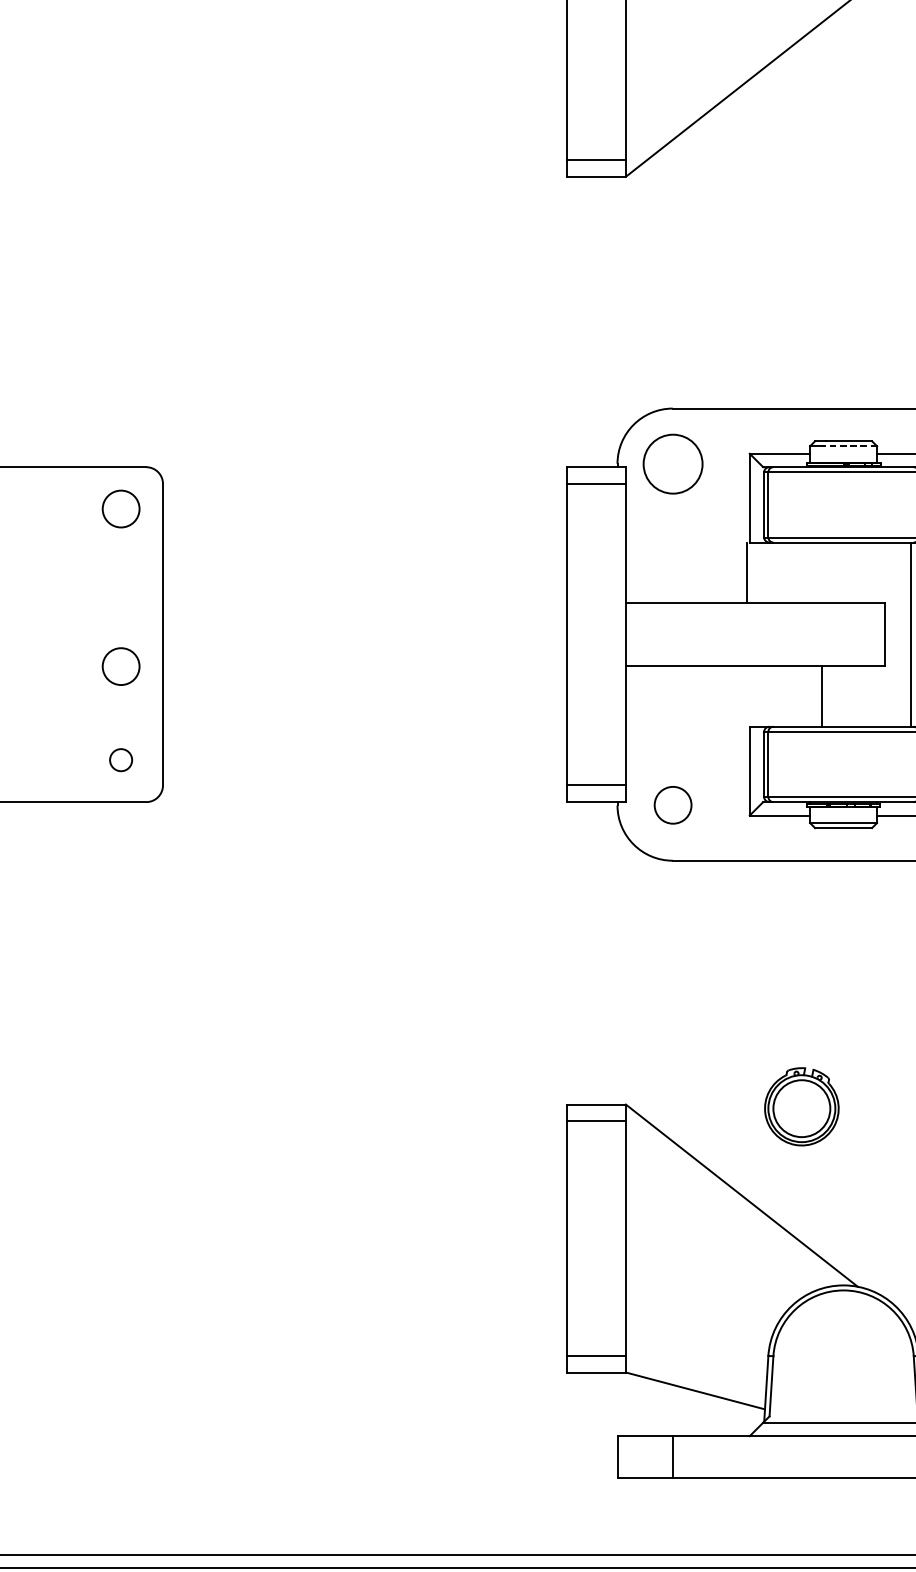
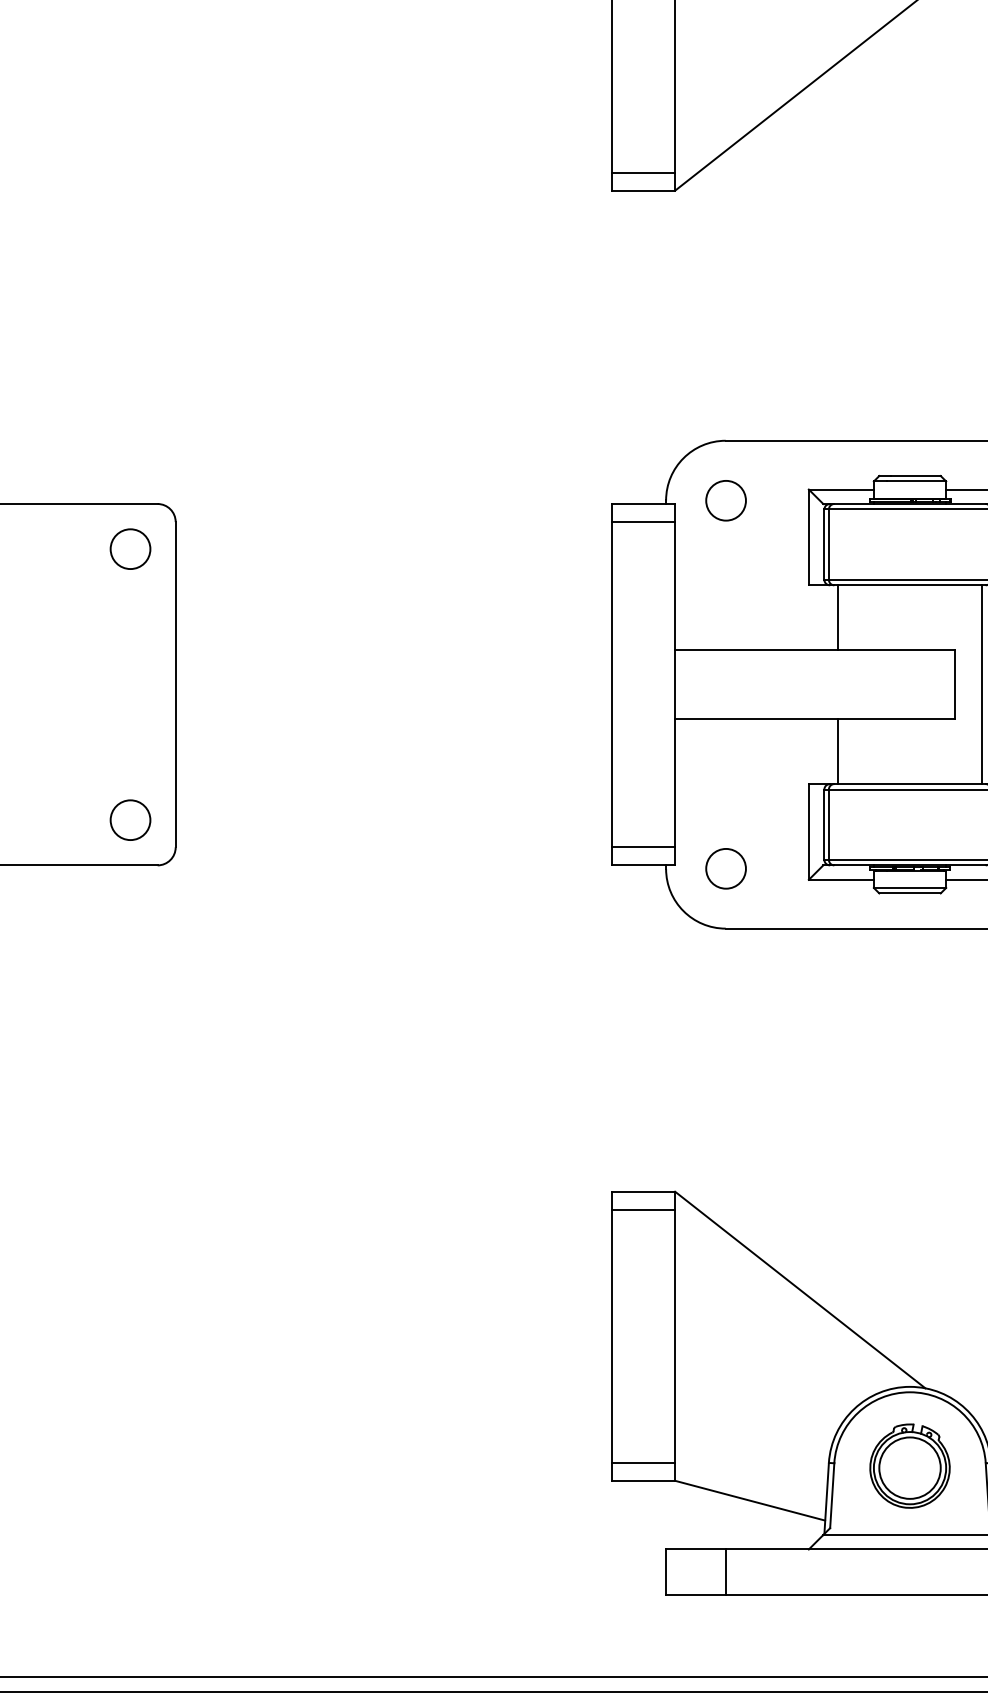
line: (849, 446) -> (916, 481), dashed -> solid
circle: (672, 463) -> (725, 500), size x0.62
line: (746, 572) -> (837, 617), moved
circle: (121, 665) -> (130, 718), removed
line: (821, 696) -> (837, 751), moved
circle: (121, 759) -> (130, 819), size x1.67
part: (801, 1106) -> (909, 1465), moved

